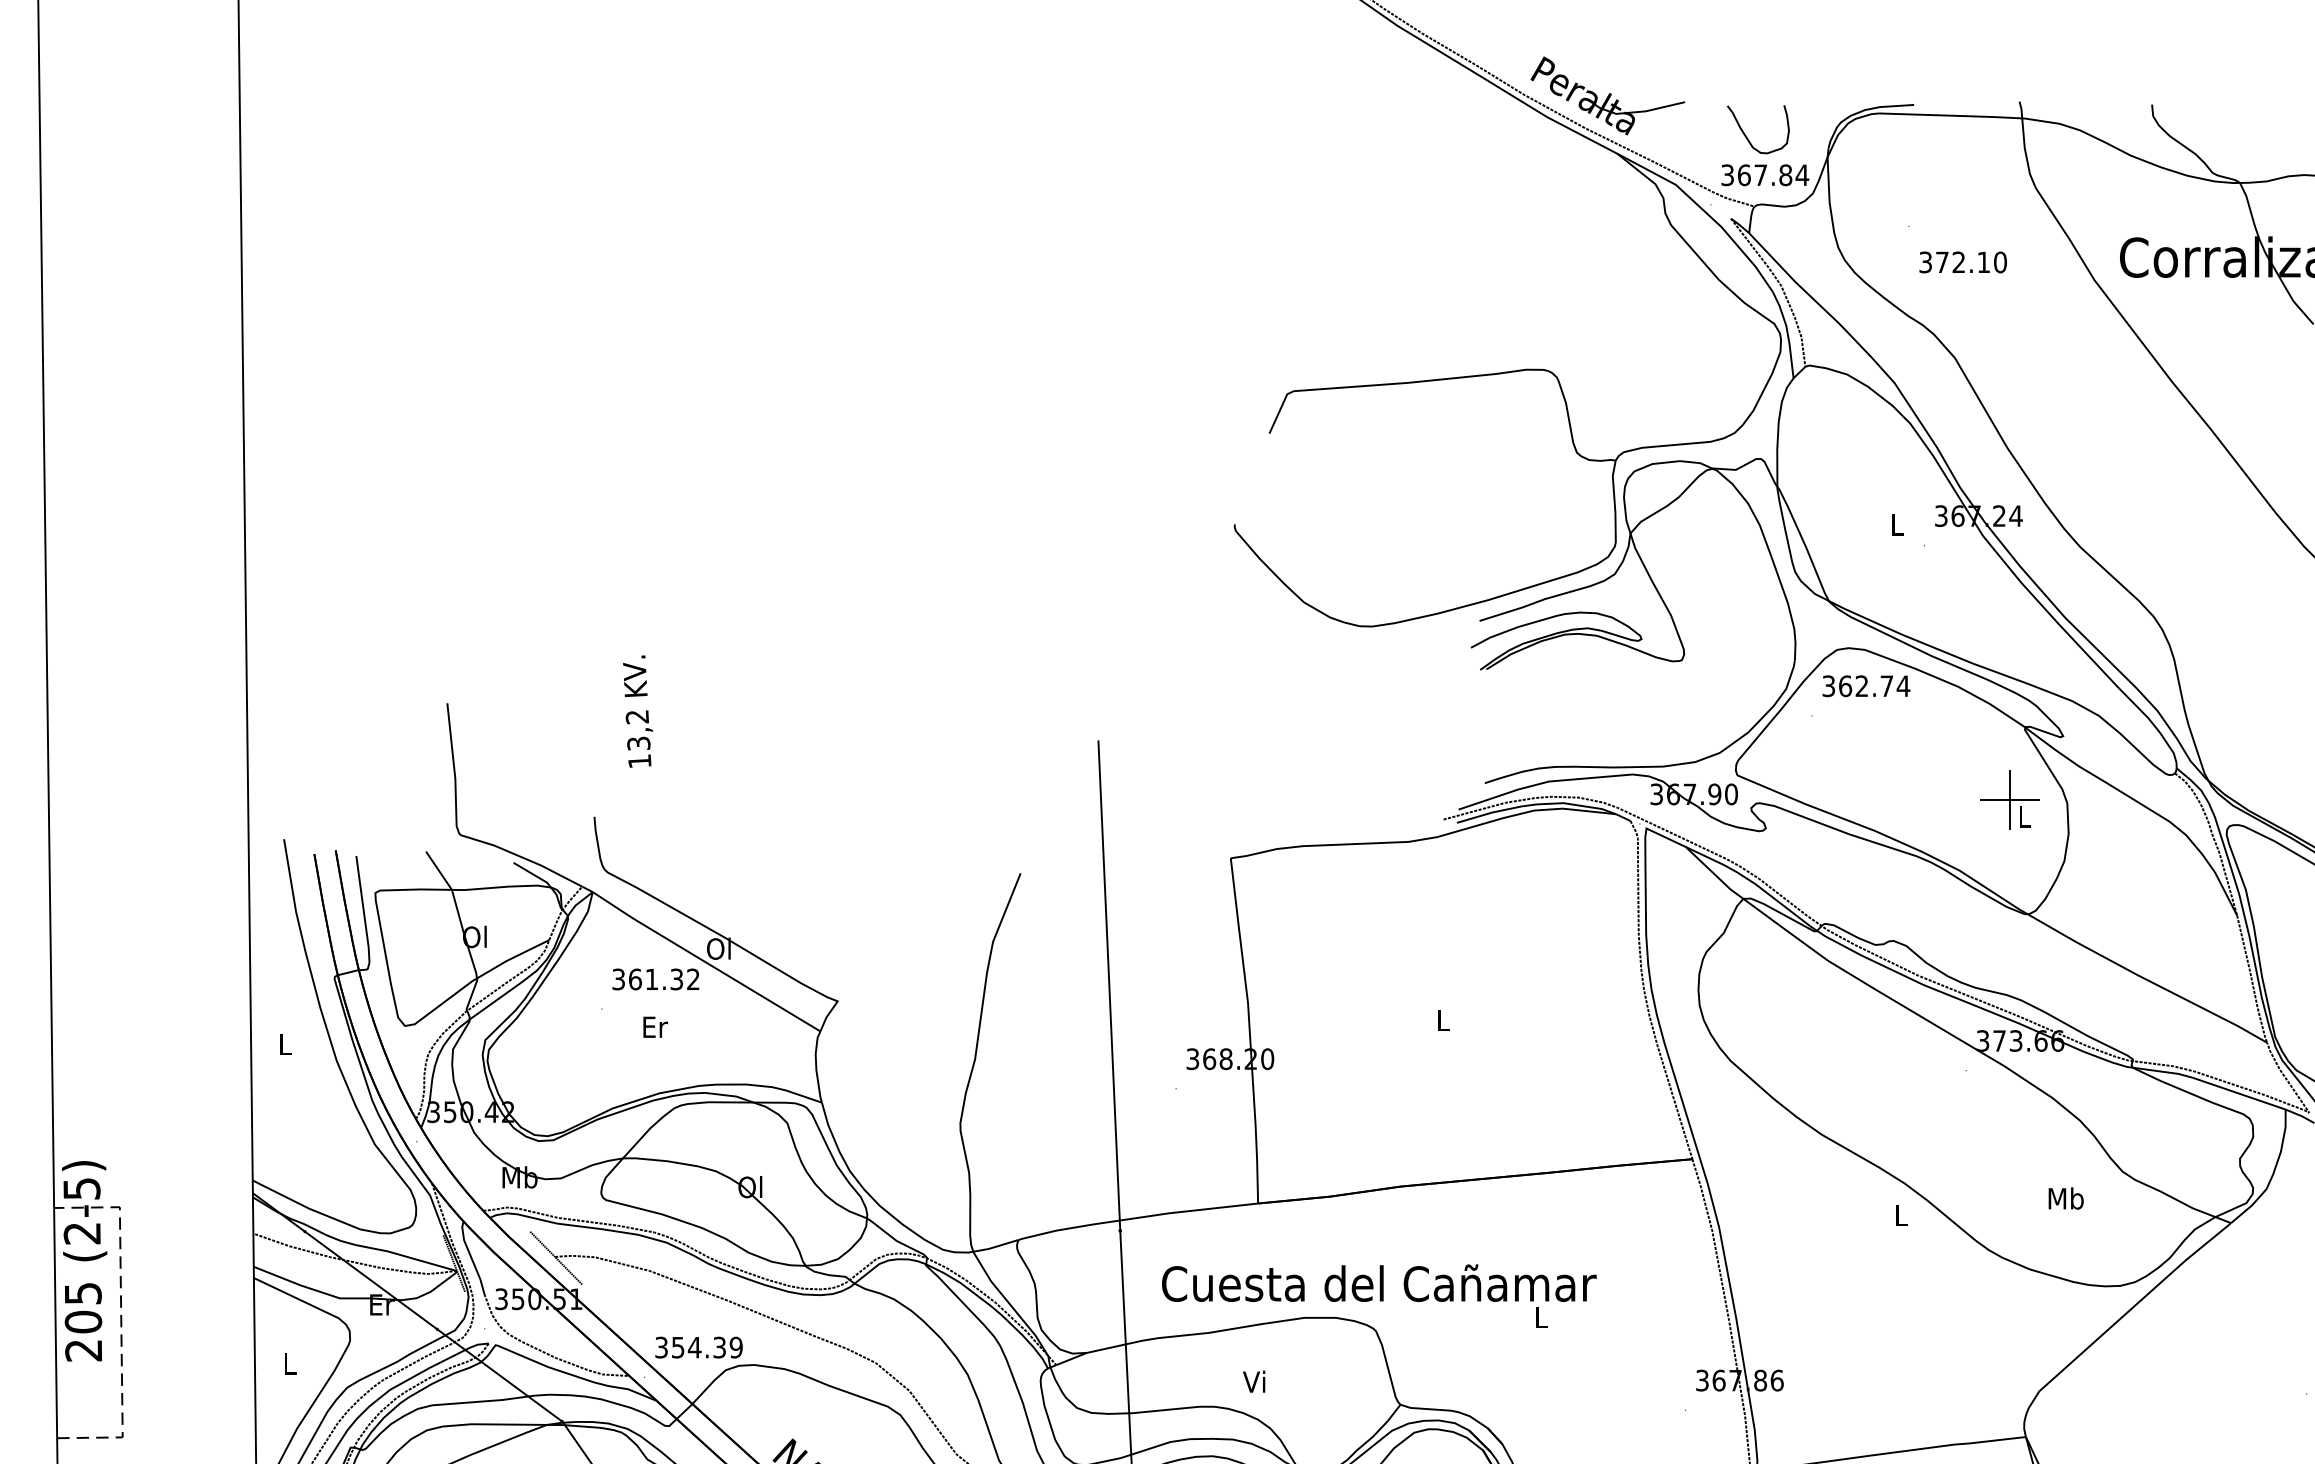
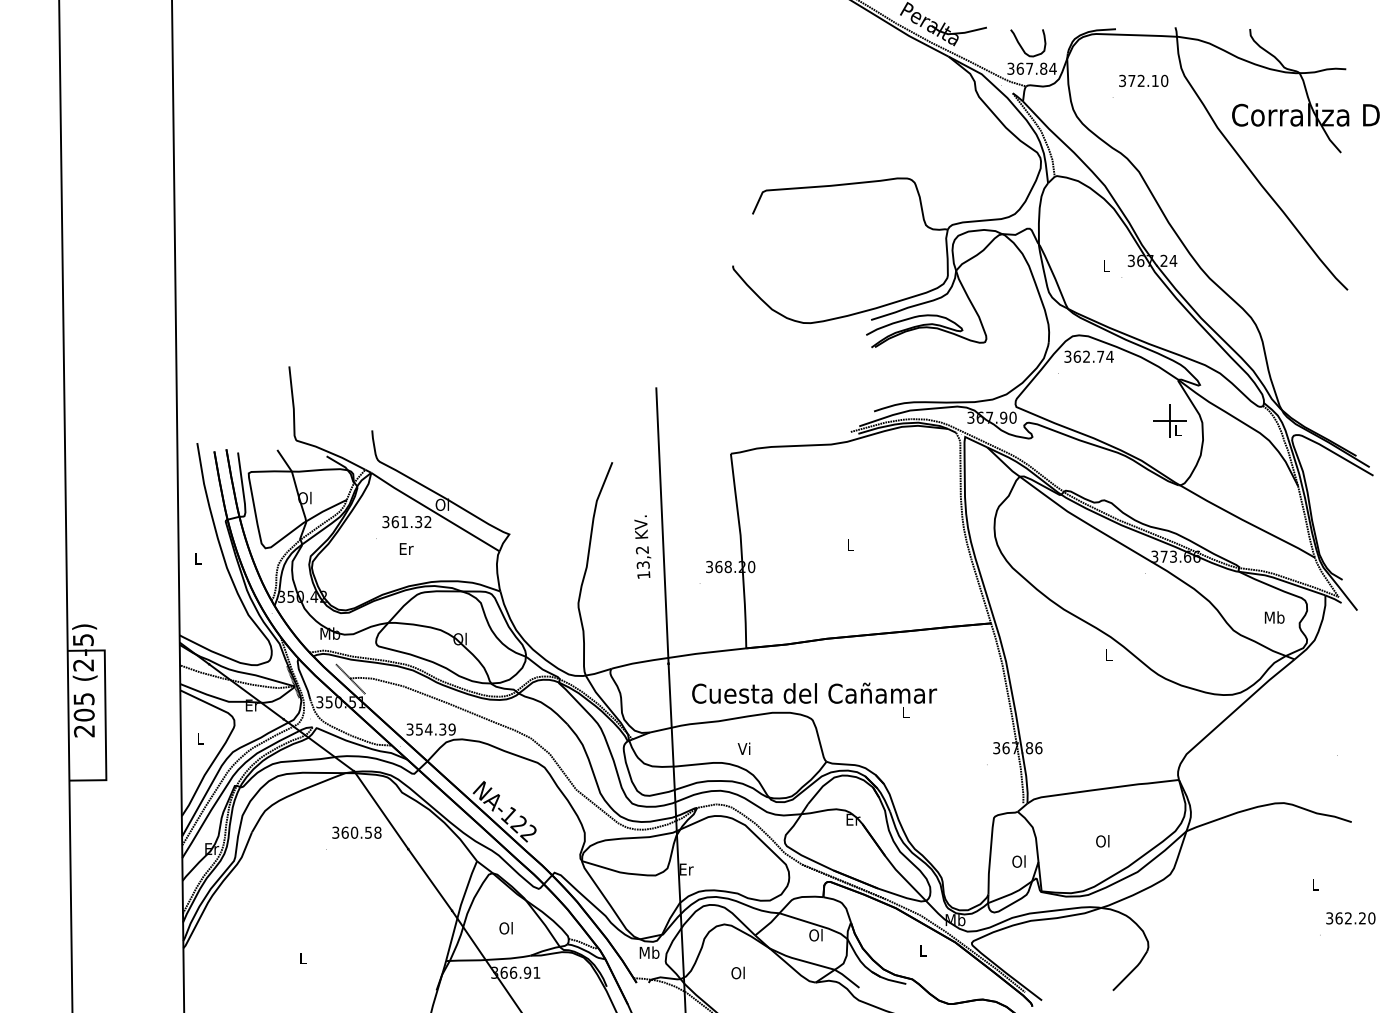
text: (1962, 261) -> (1143, 80), moved
text: (637, 710) -> (642, 546), moved
text: (2065, 1198) -> (1274, 617), moved
line: (121, 1320) -> (105, 714), dashed -> solid

